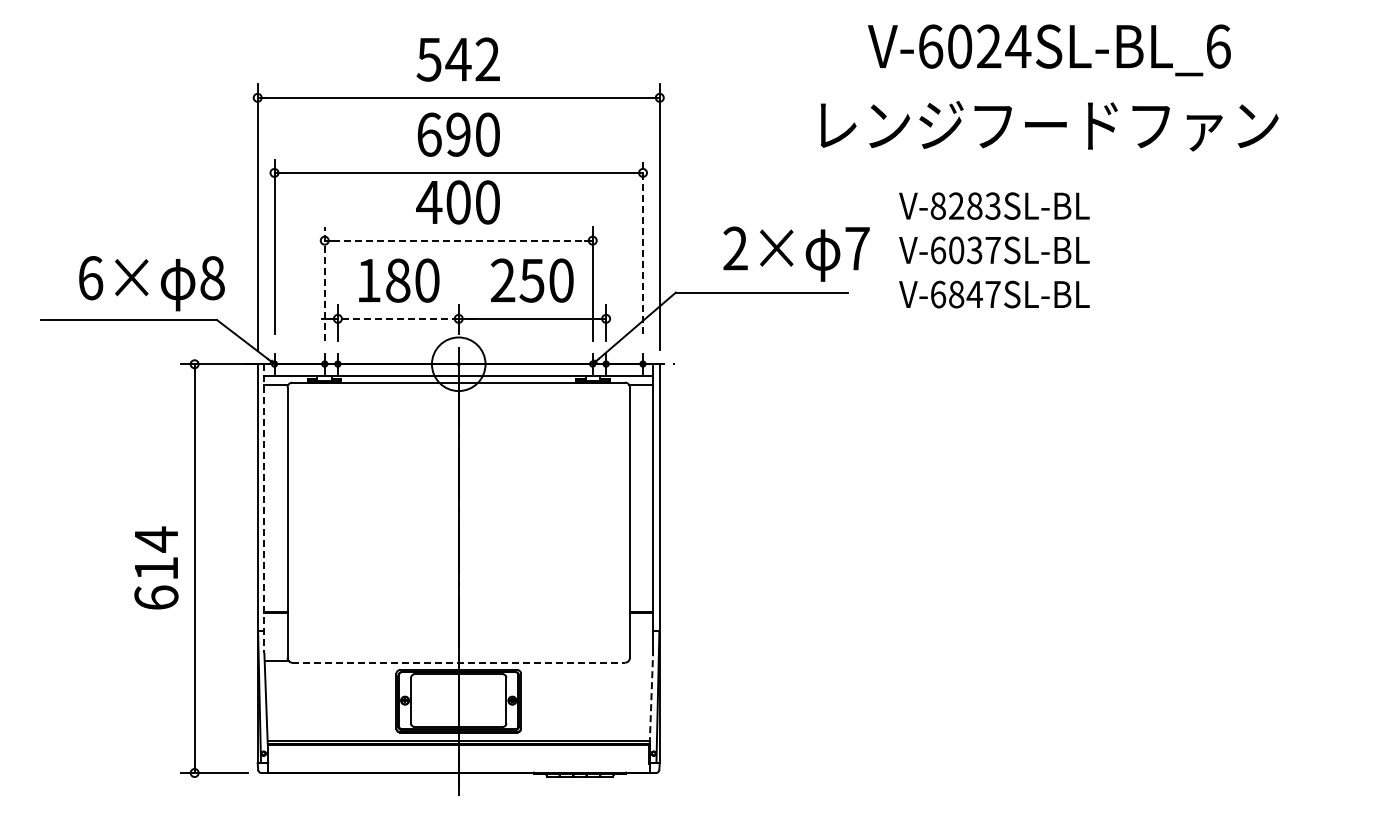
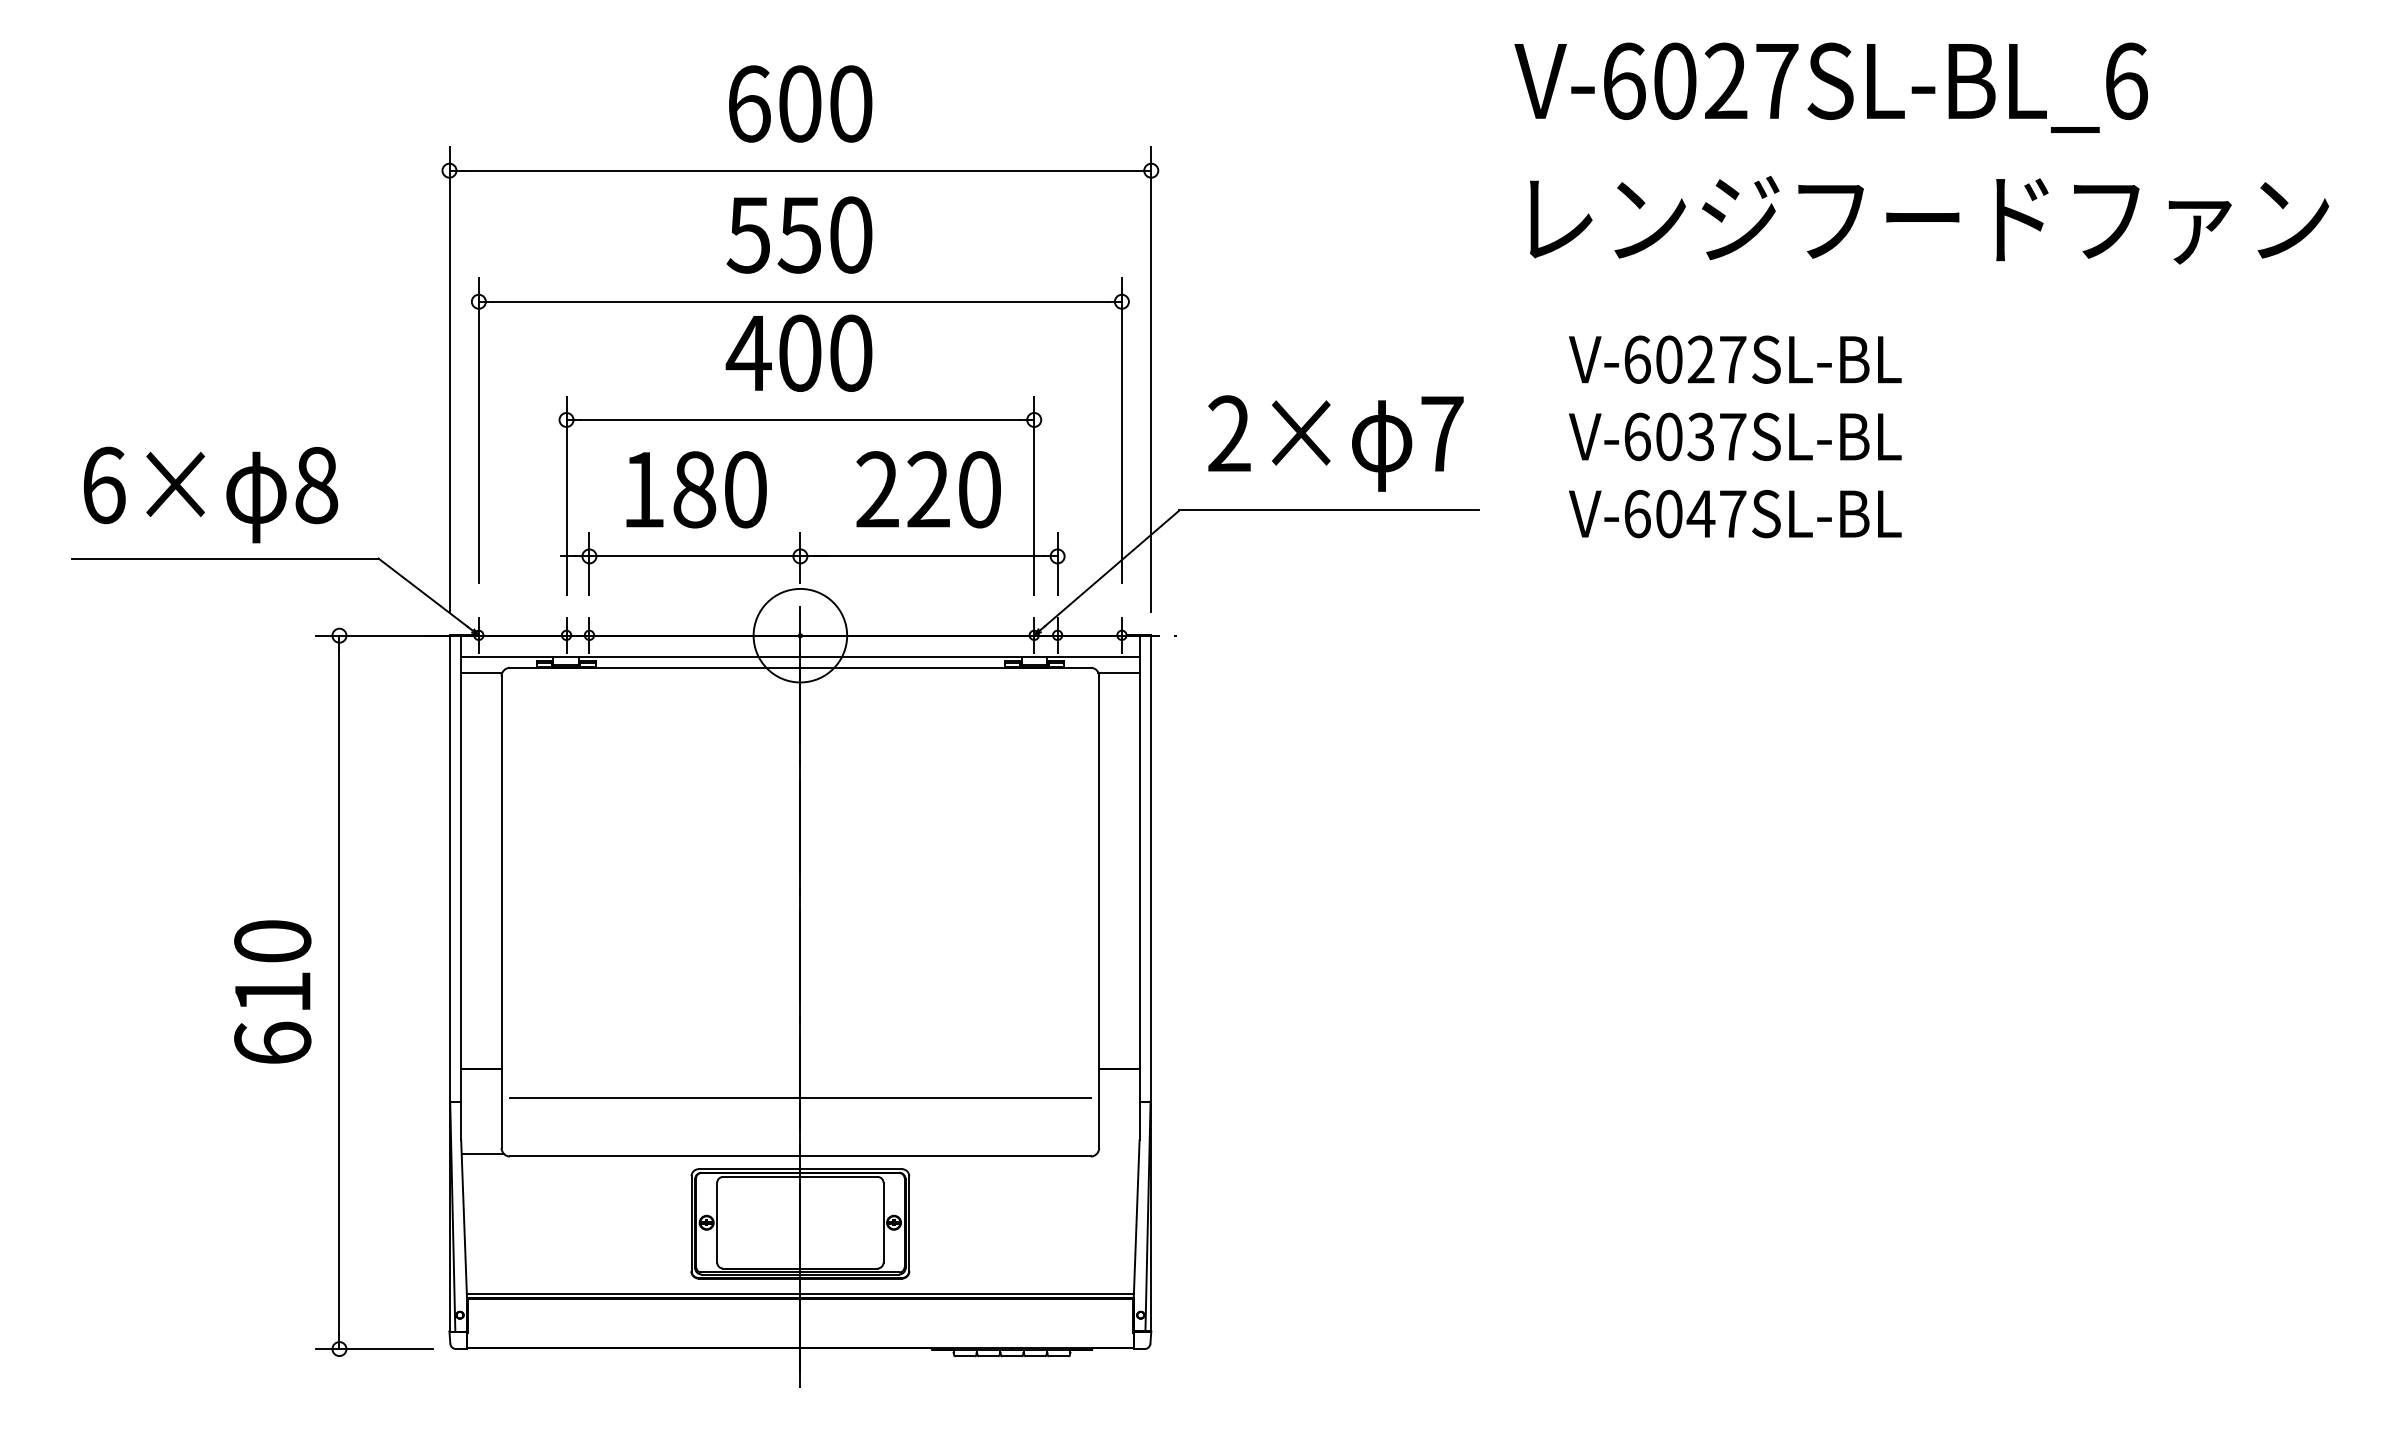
text: (1018, 46) -> (1777, 81), V-6024SL-BL_6 -> V-6027SL-BL_6
text: (457, 59) -> (798, 103), 542 -> 600
text: (1049, 126) -> (1929, 220), moved
text: (443, 134) -> (773, 234), 690 -> 550
text: (965, 205) -> (1684, 358), V-8283SL-BL -> V-6027SL-BL
line: (458, 240) -> (799, 419), dashed -> solid
line: (642, 246) -> (1121, 430), dashed -> solid
text: (796, 253) -> (1335, 442), moved
text: (531, 280) -> (927, 489), 250 -> 220
text: (151, 283) -> (210, 494), moved
line: (324, 284) -> (566, 496), dashed -> solid
text: (956, 294) -> (1669, 513), V-6847SL-BL -> V-6047SL-BL
line: (397, 318) -> (693, 555), dashed -> solid
line: (264, 508) -> (461, 887), dashed -> solid
text: (156, 539) -> (272, 941), 614 -> 610
line: (458, 628) -> (799, 1096), added
line: (459, 662) -> (801, 1156), dashed -> solid
line: (651, 698) -> (1136, 1219), dashed -> solid

